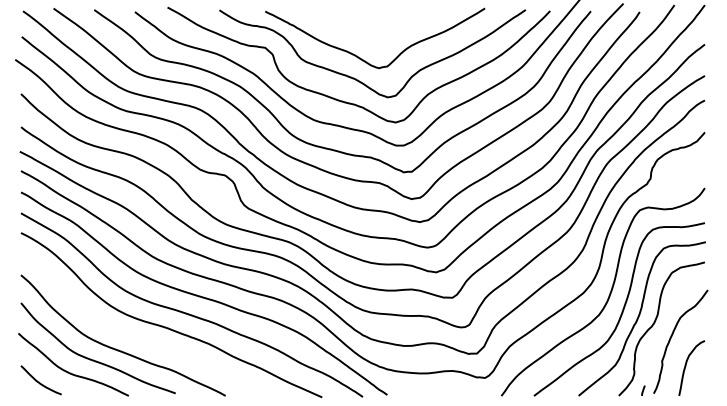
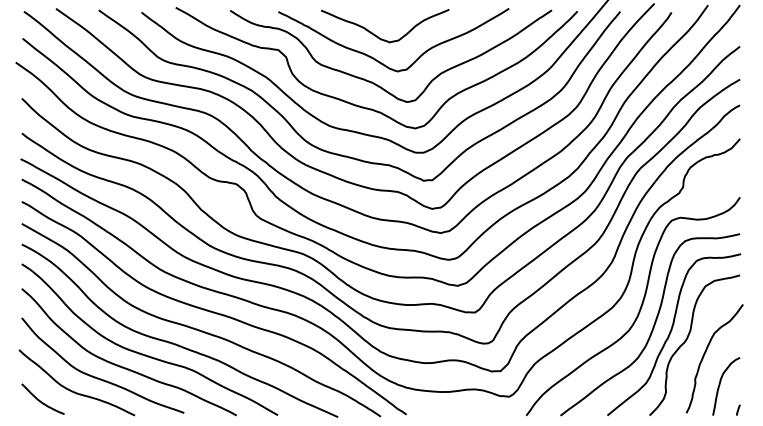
curve: (359, 33) -> (377, 35), added
curve: (136, 336) -> (143, 353), added
line: (643, 390) -> (738, 409), moved

